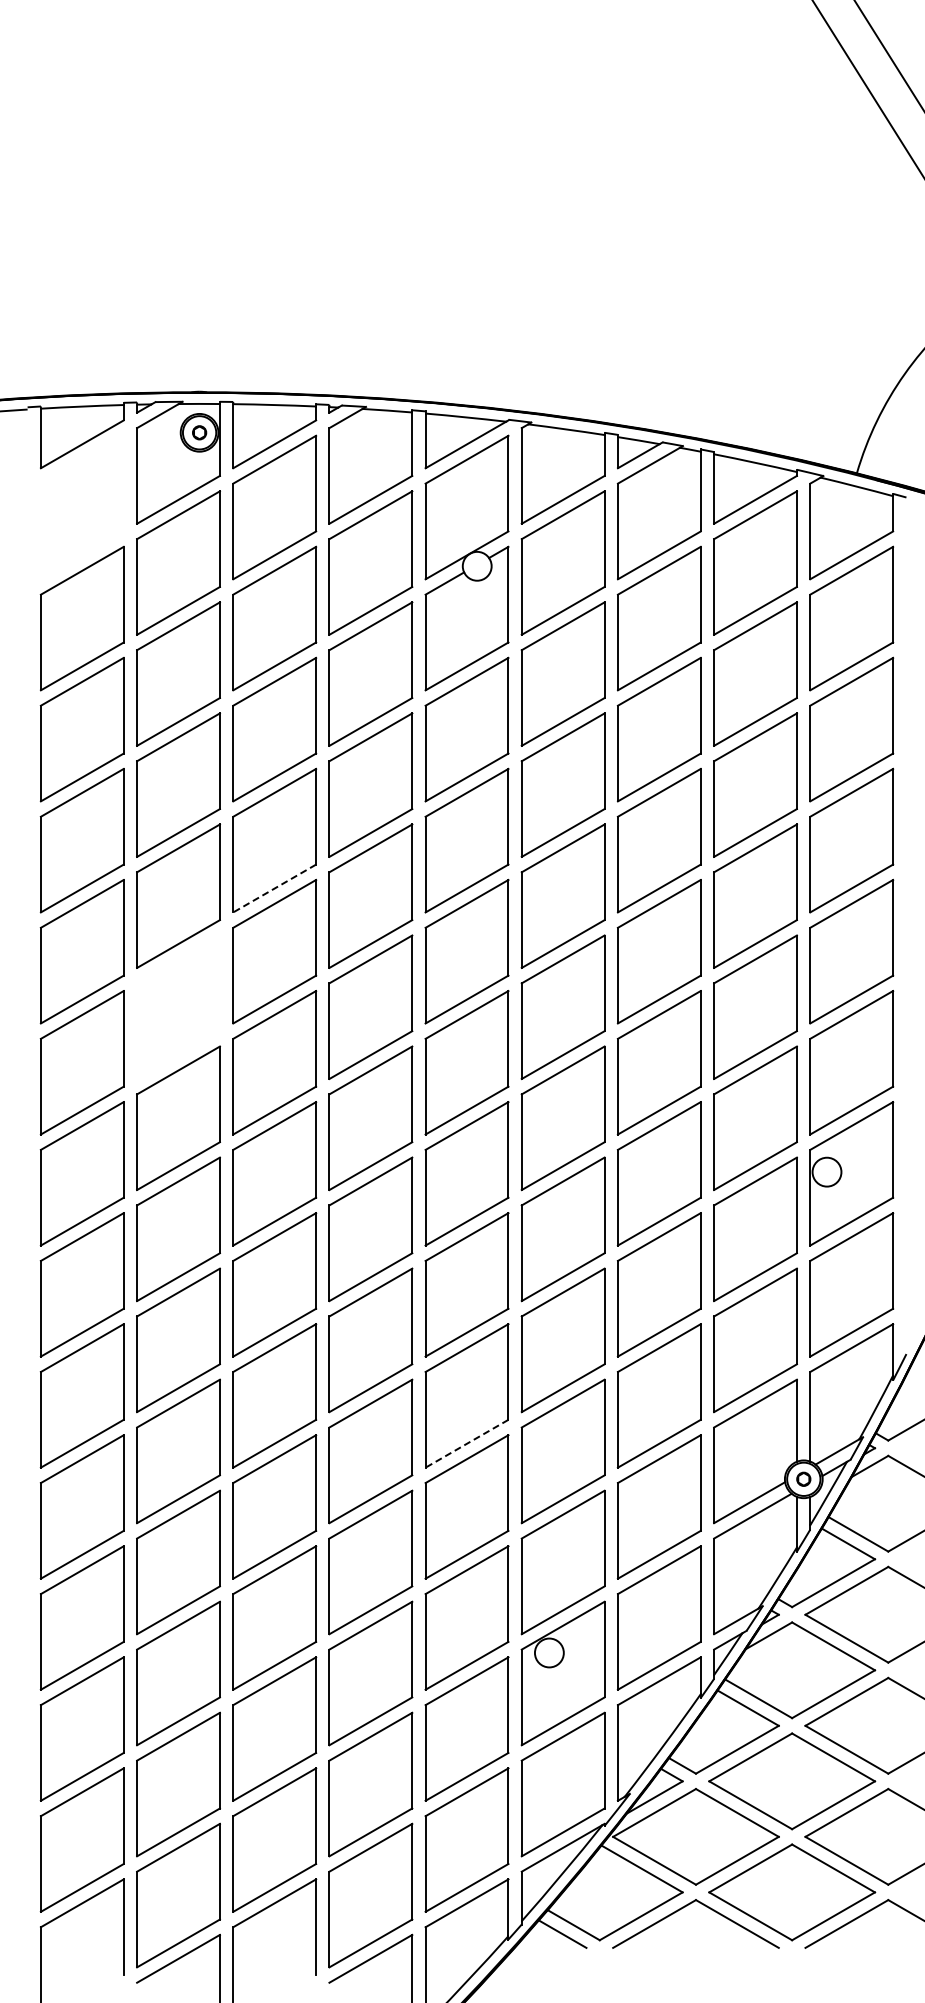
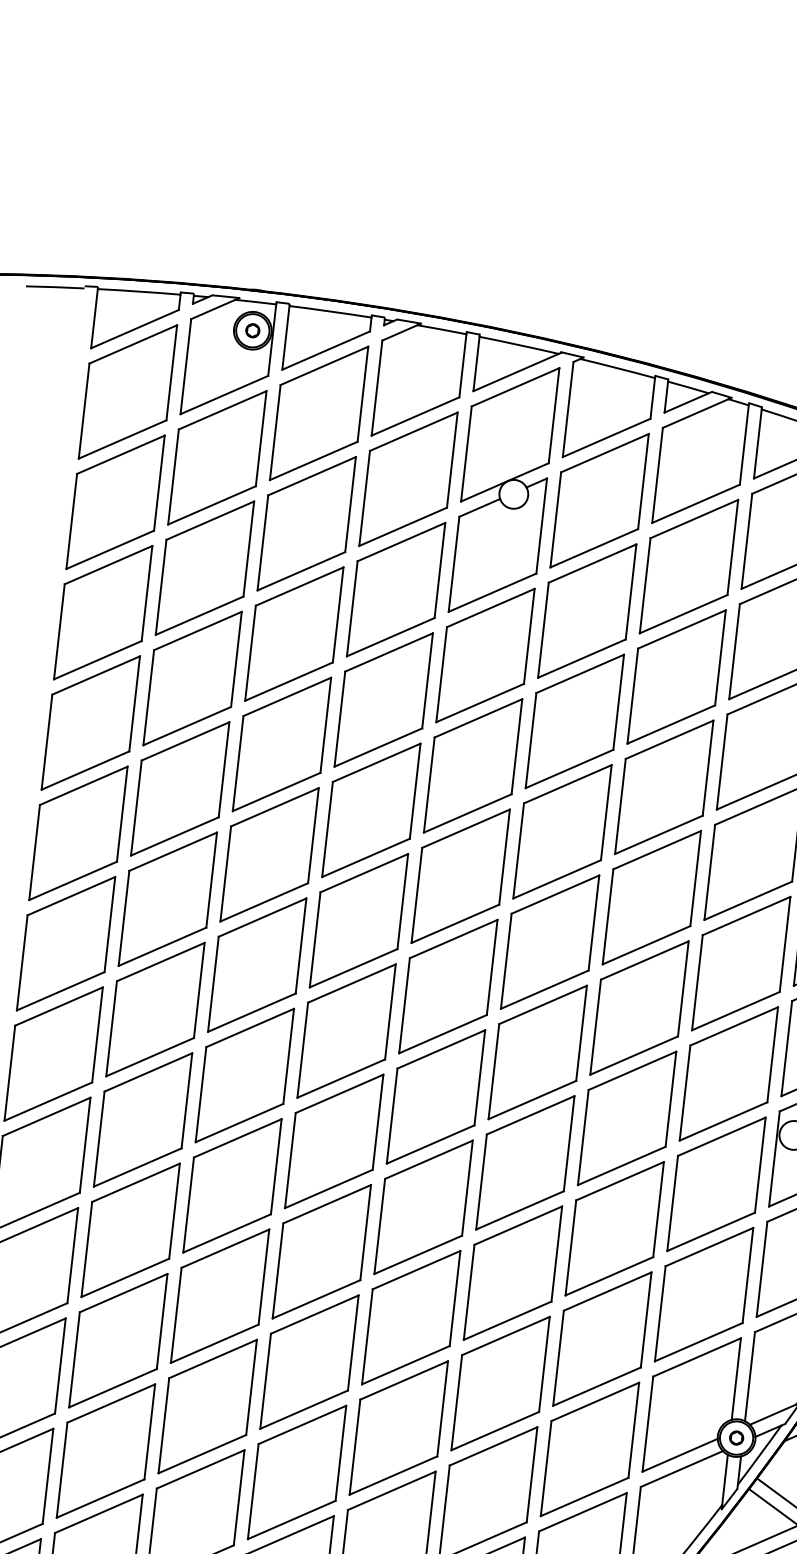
part: (81, 507) -> (127, 391), added
line: (274, 888) -> (276, 791), dashed -> solid
part: (178, 1006) -> (167, 898), added
line: (467, 1443) -> (406, 1365), dashed -> solid

